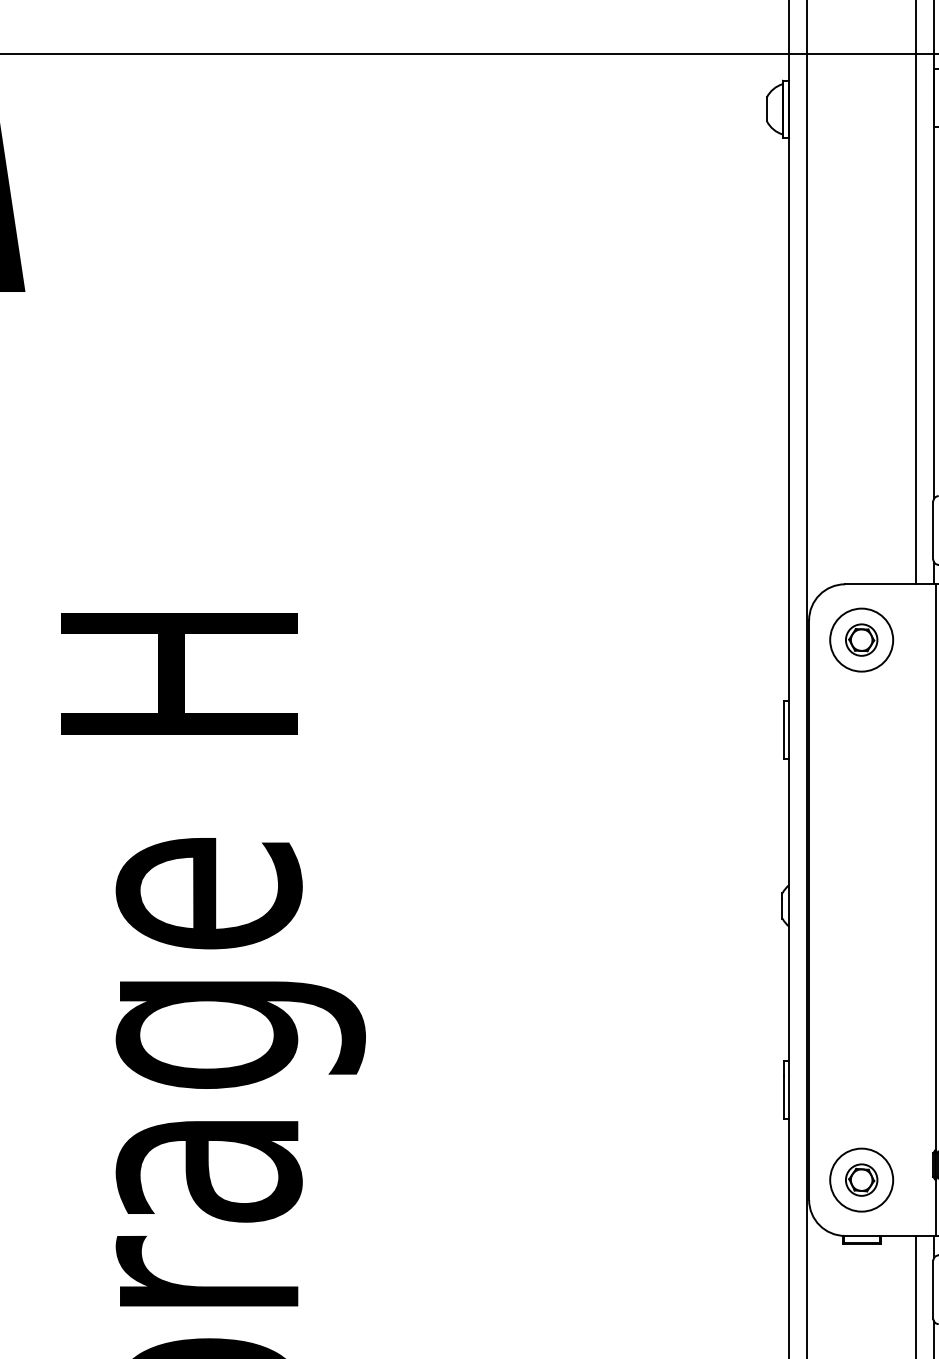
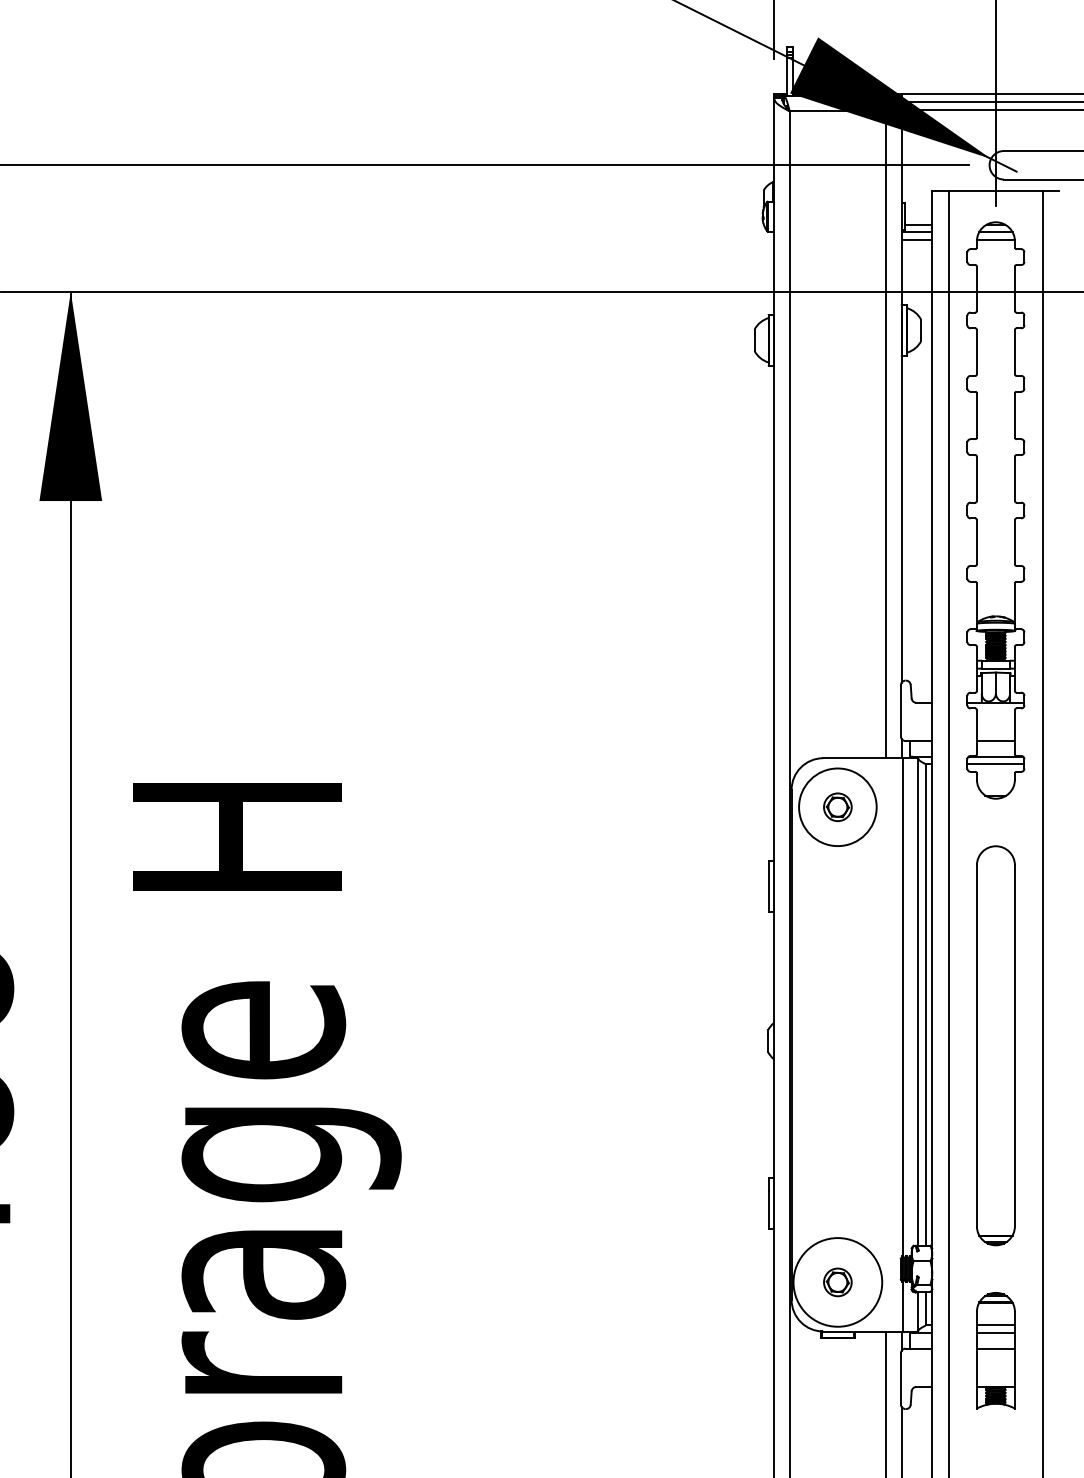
circle: (861, 640) -> (837, 807), size x1.4
circle: (861, 1180) -> (837, 1282), size x1.6

